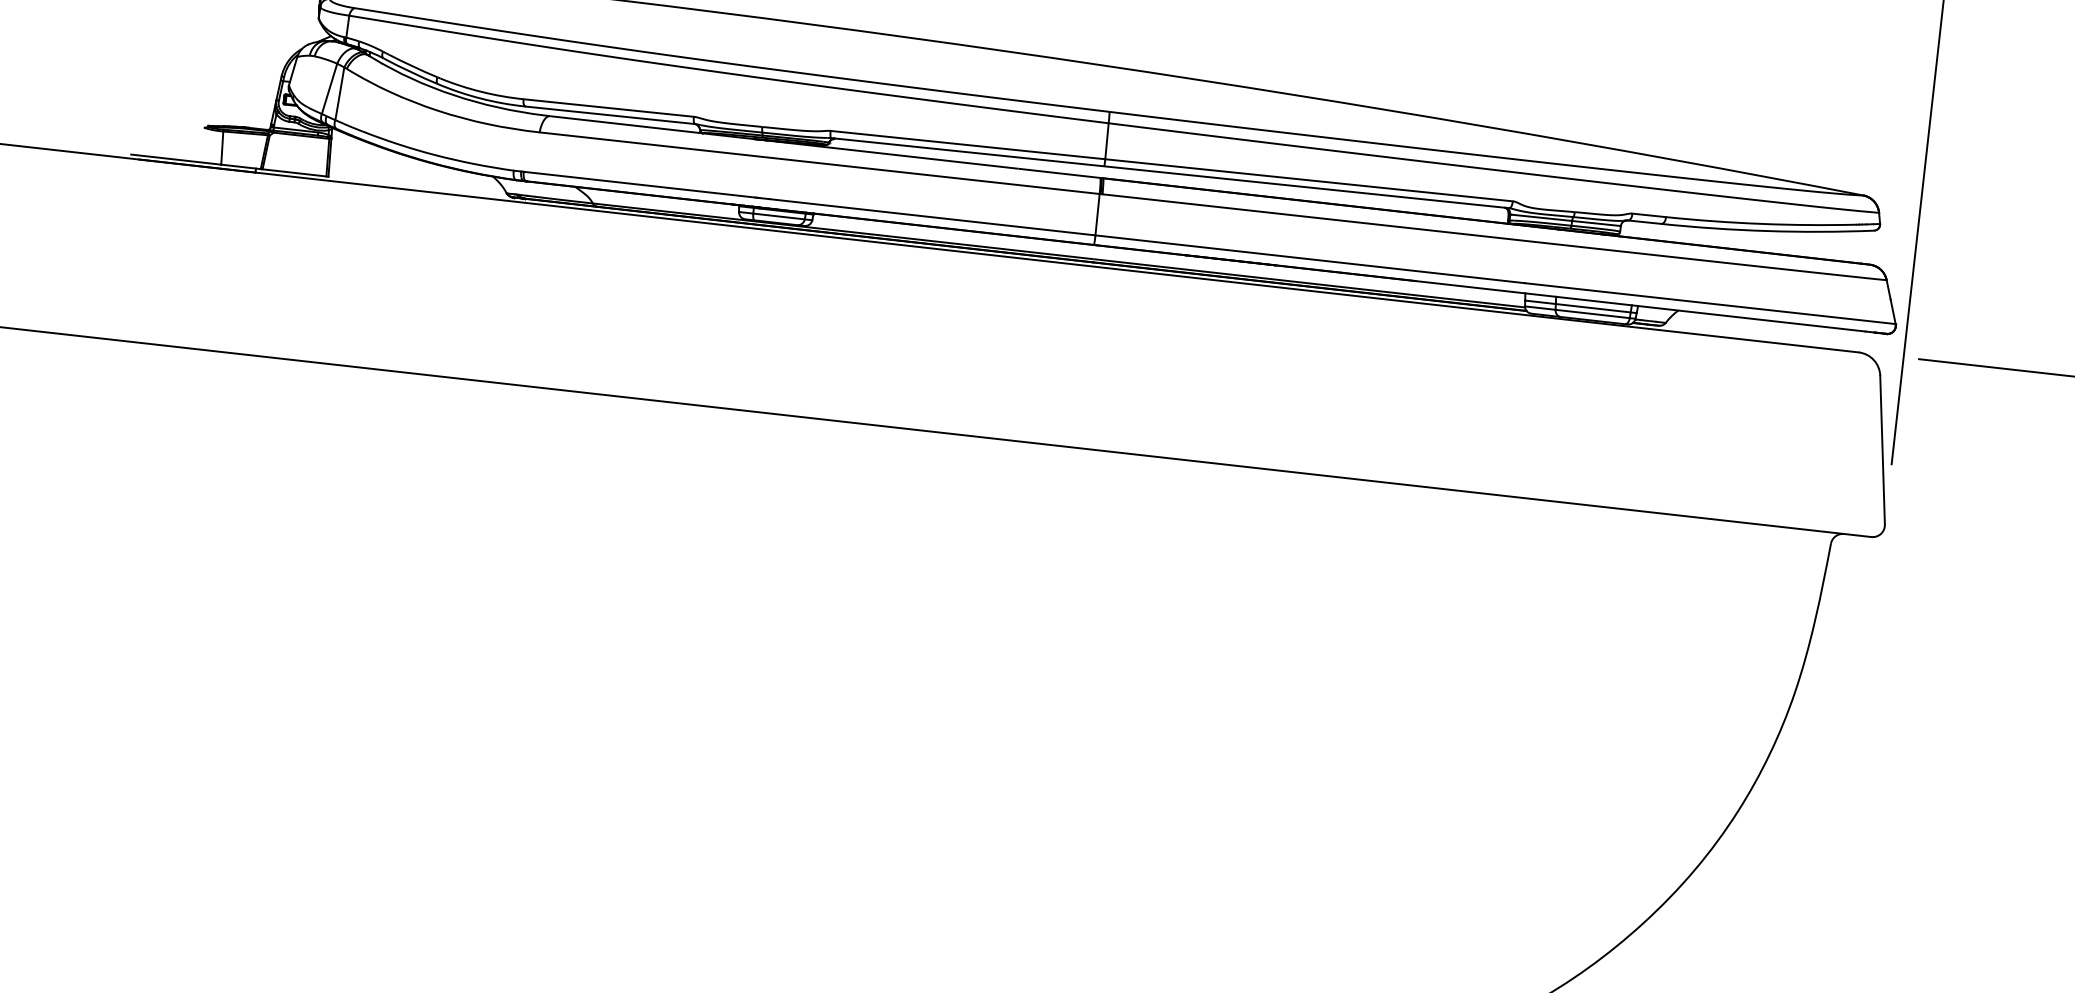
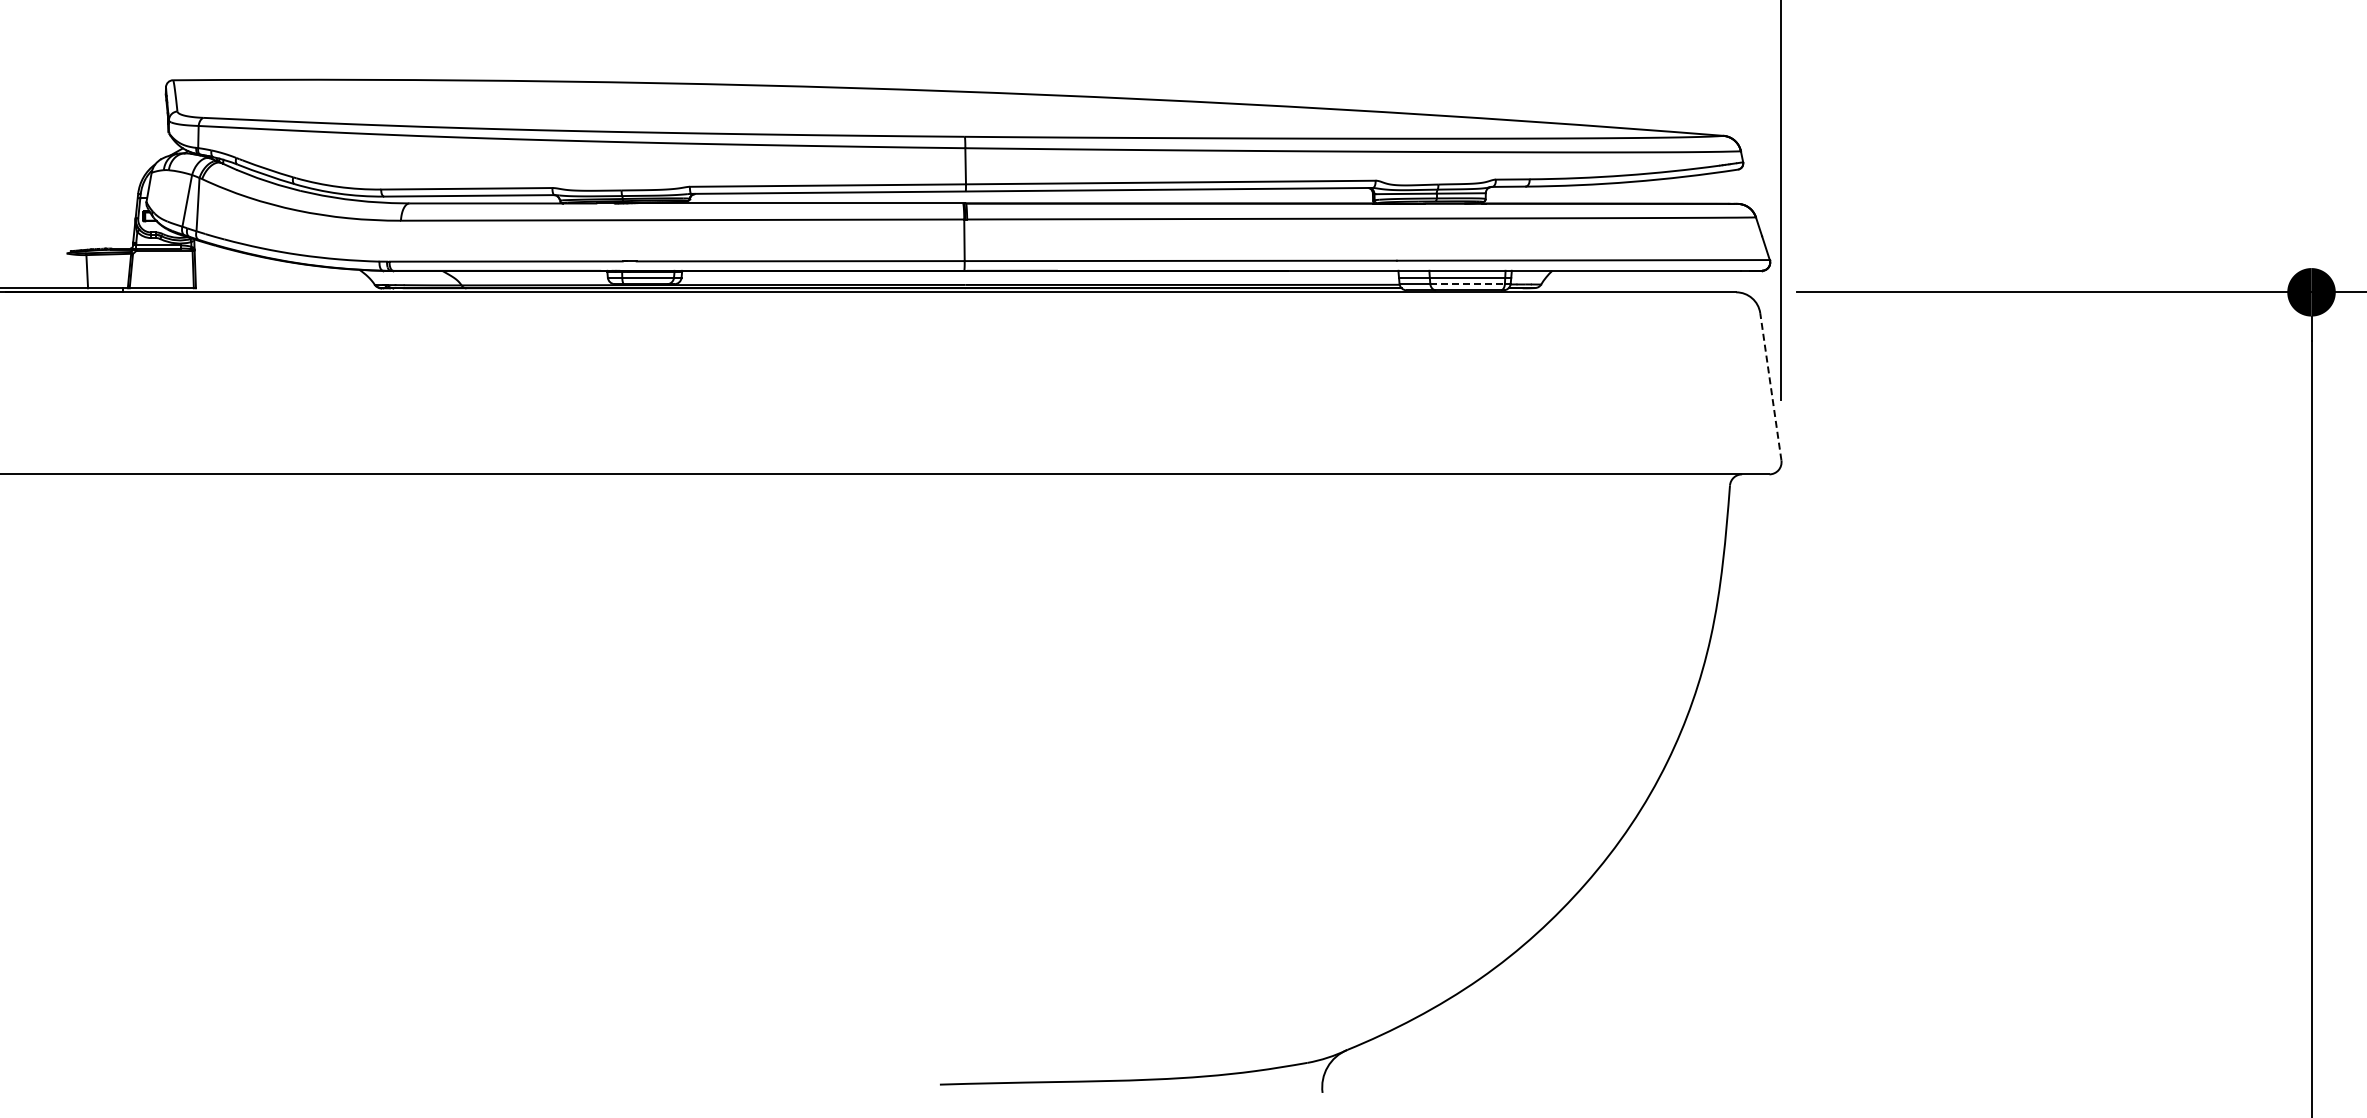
line: (1593, 313) -> (1468, 283), solid -> dashed
line: (1882, 449) -> (1770, 386), solid -> dashed

